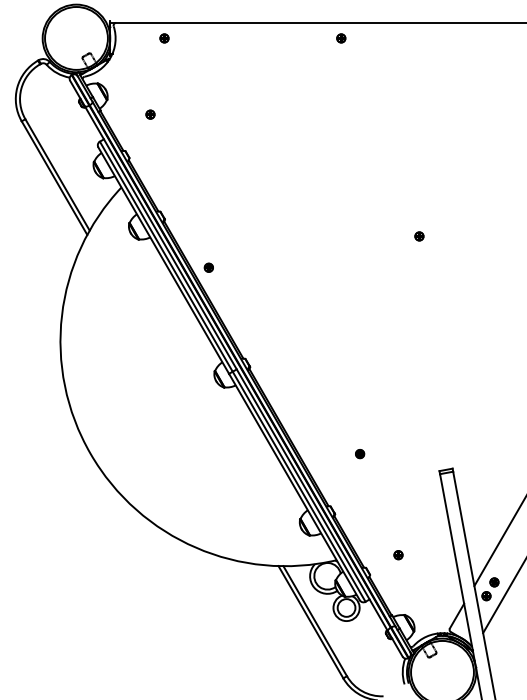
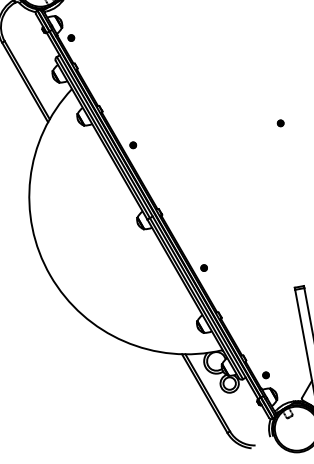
part: (150, 114) -> (71, 37), moved
part: (360, 454) -> (204, 268), moved
part: (398, 555) -> (266, 375), moved

